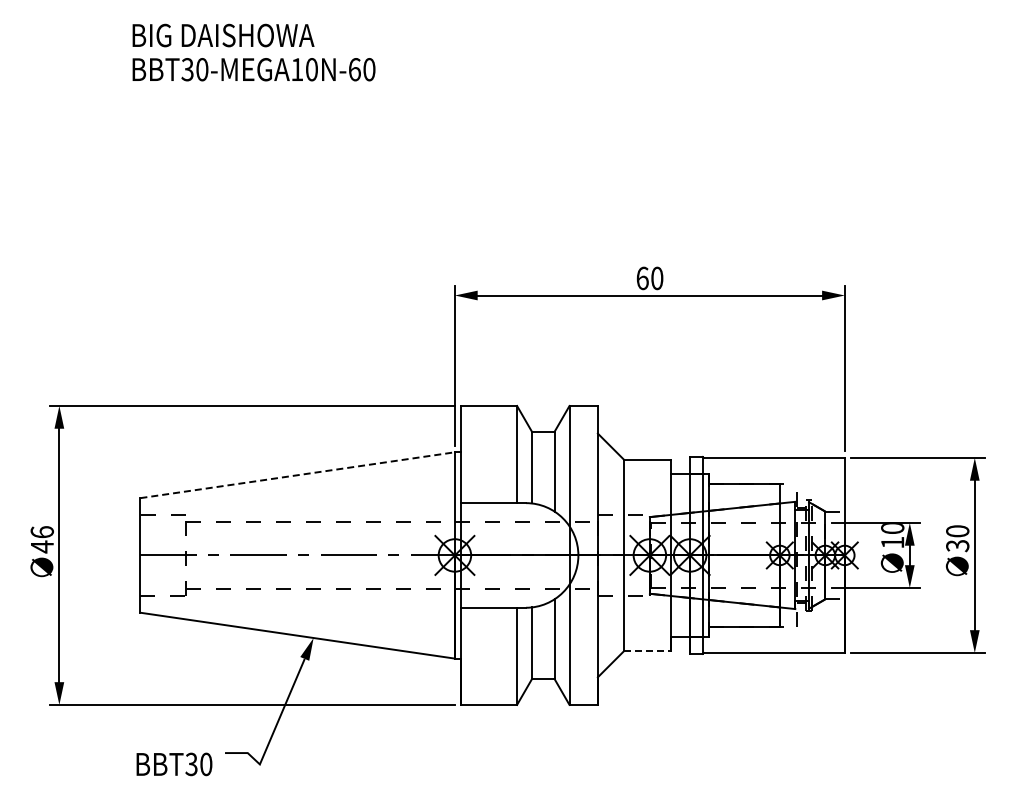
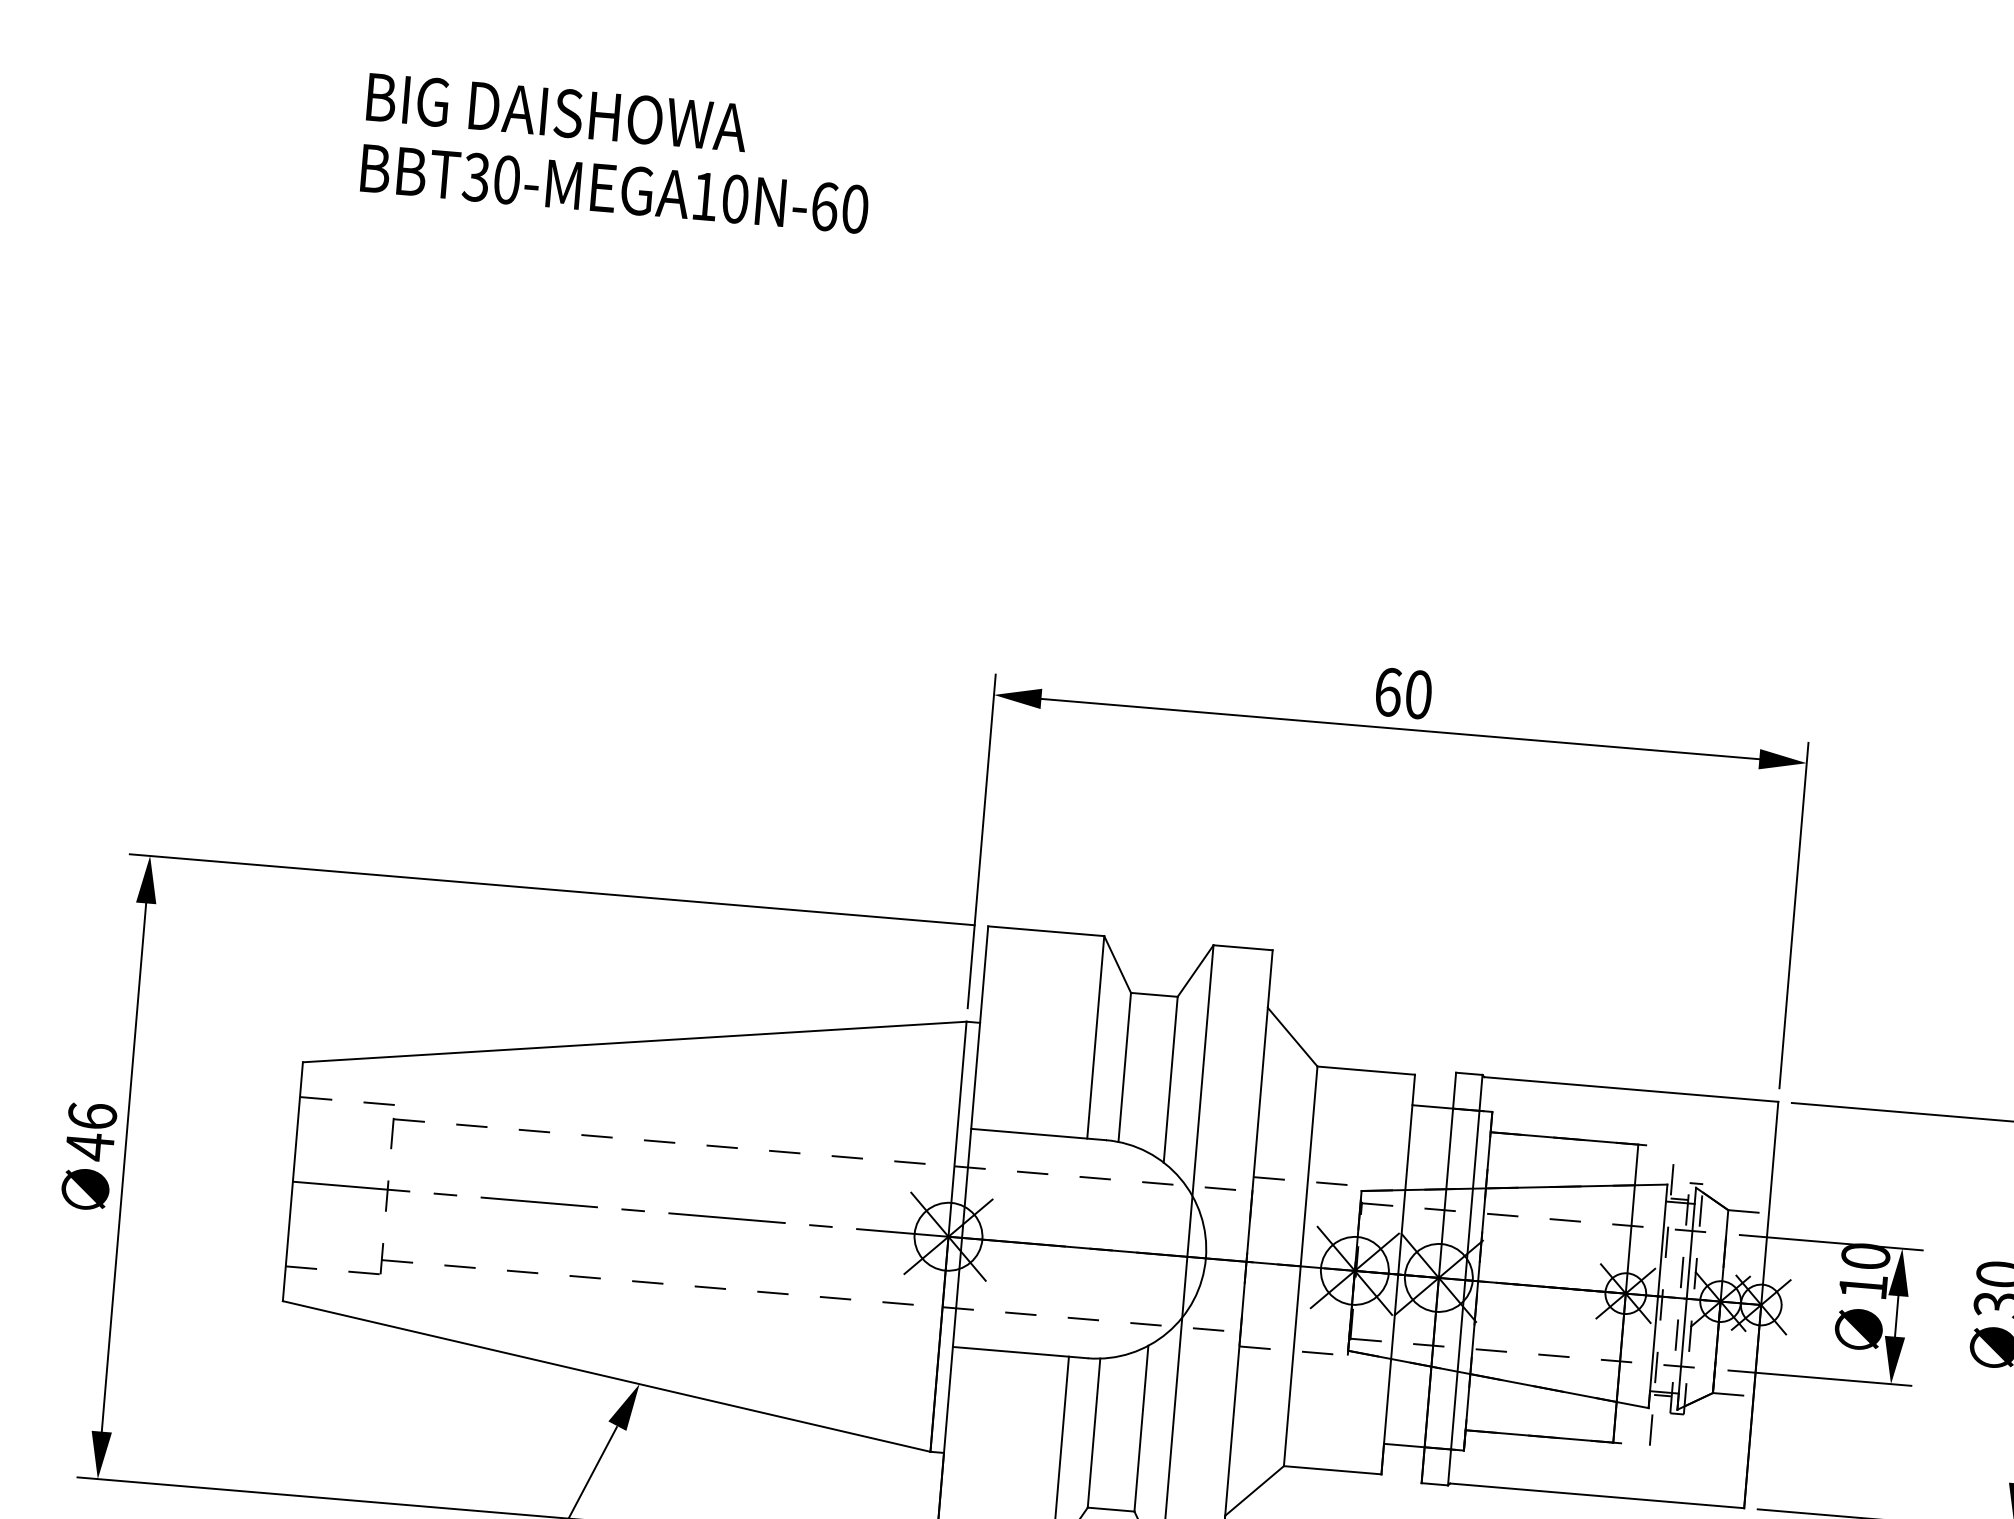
line: (297, 475) -> (634, 1042), dashed -> solid
line: (647, 651) -> (1333, 1470), dashed -> solid

